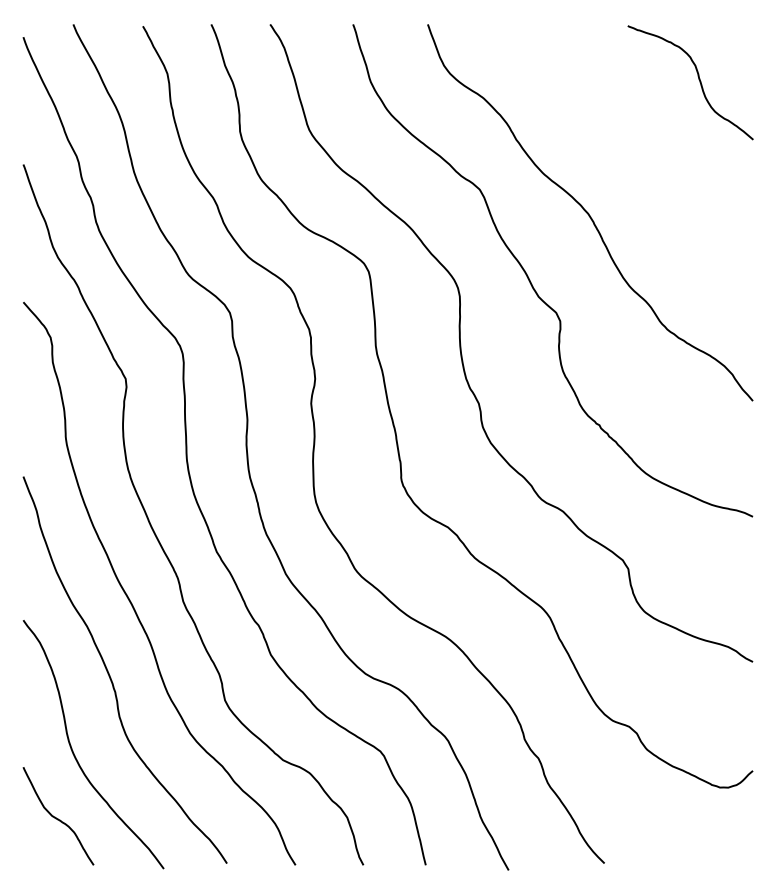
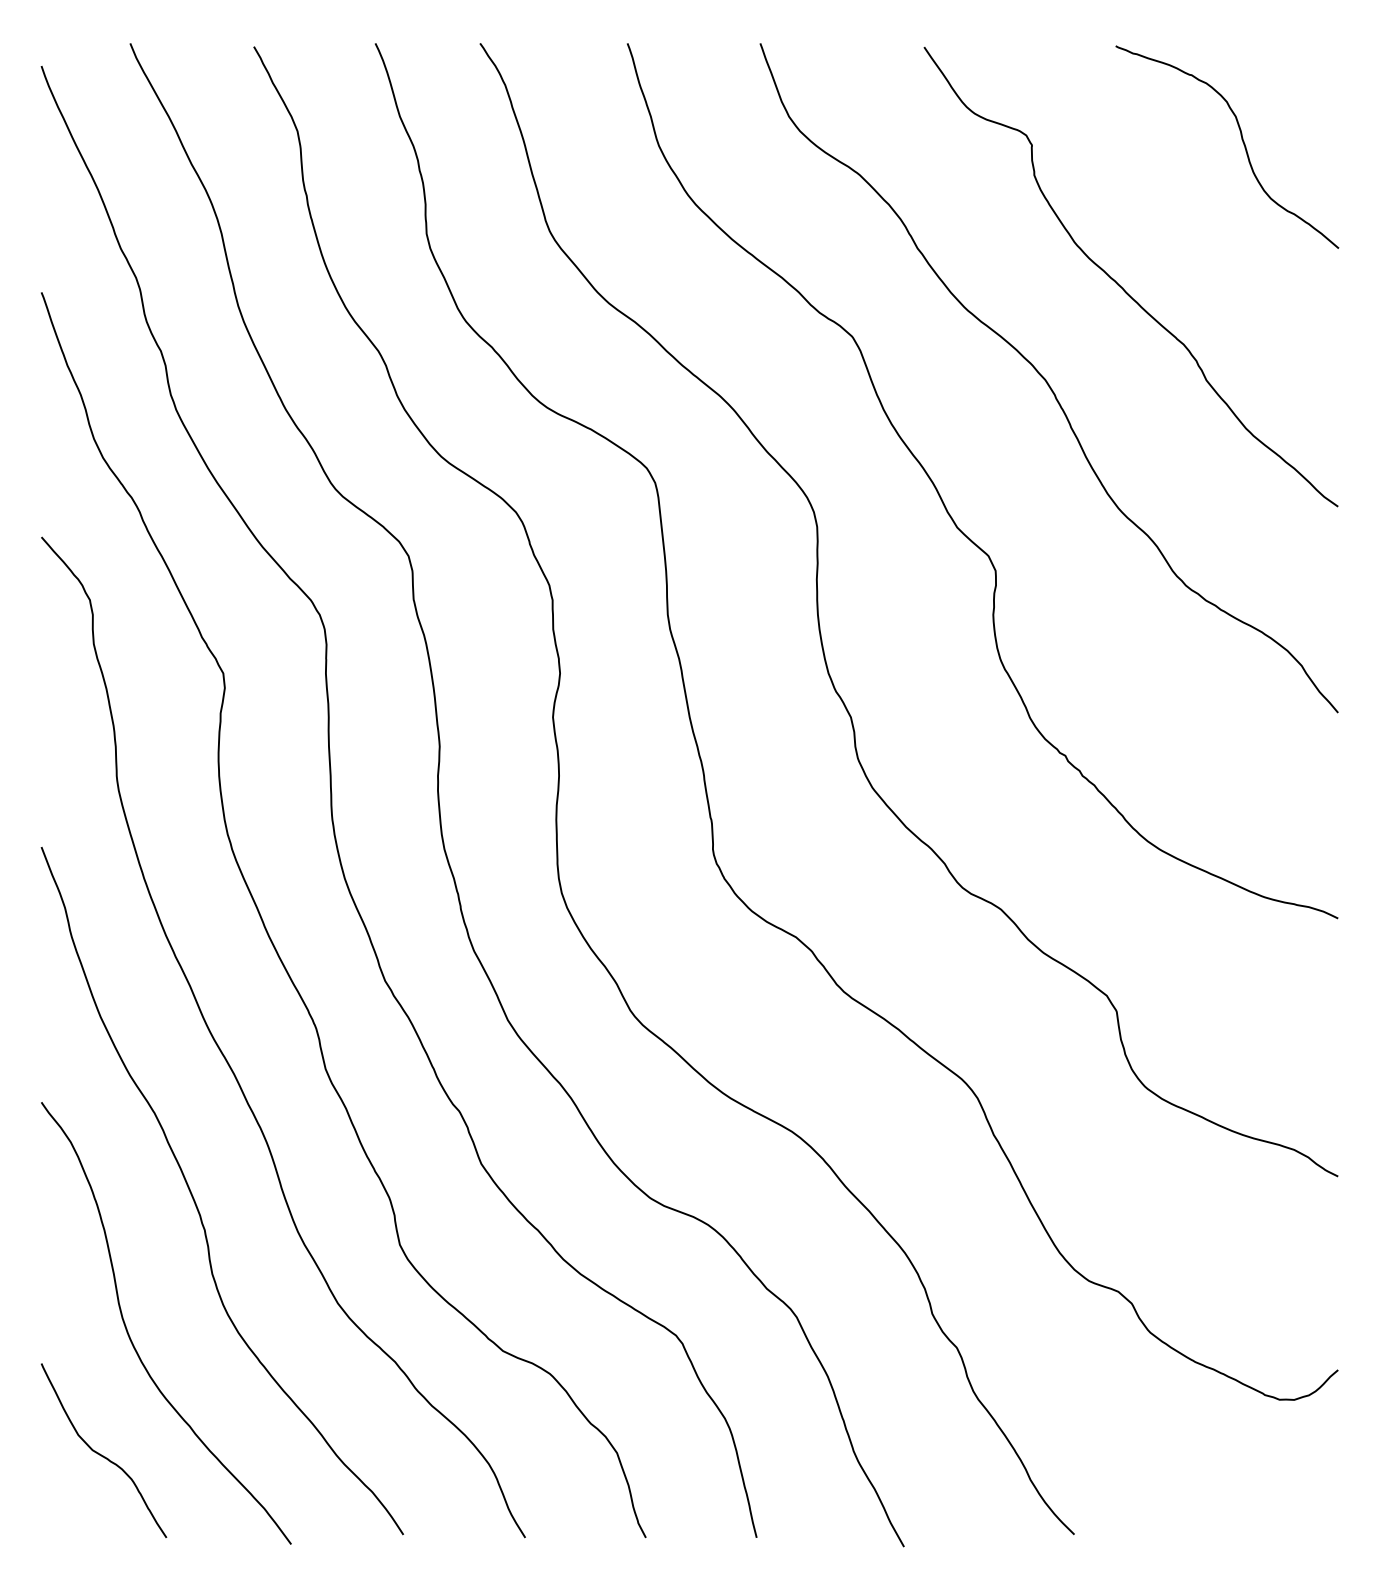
curve: (631, 160) -> (1122, 285), added

